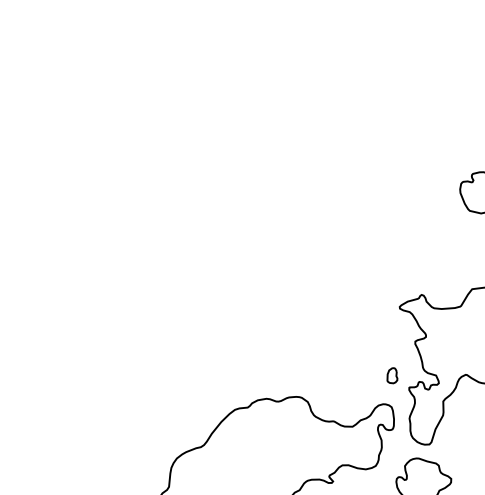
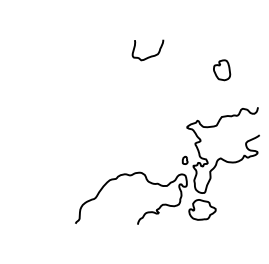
curve: (330, 155) -> (150, 55), added

